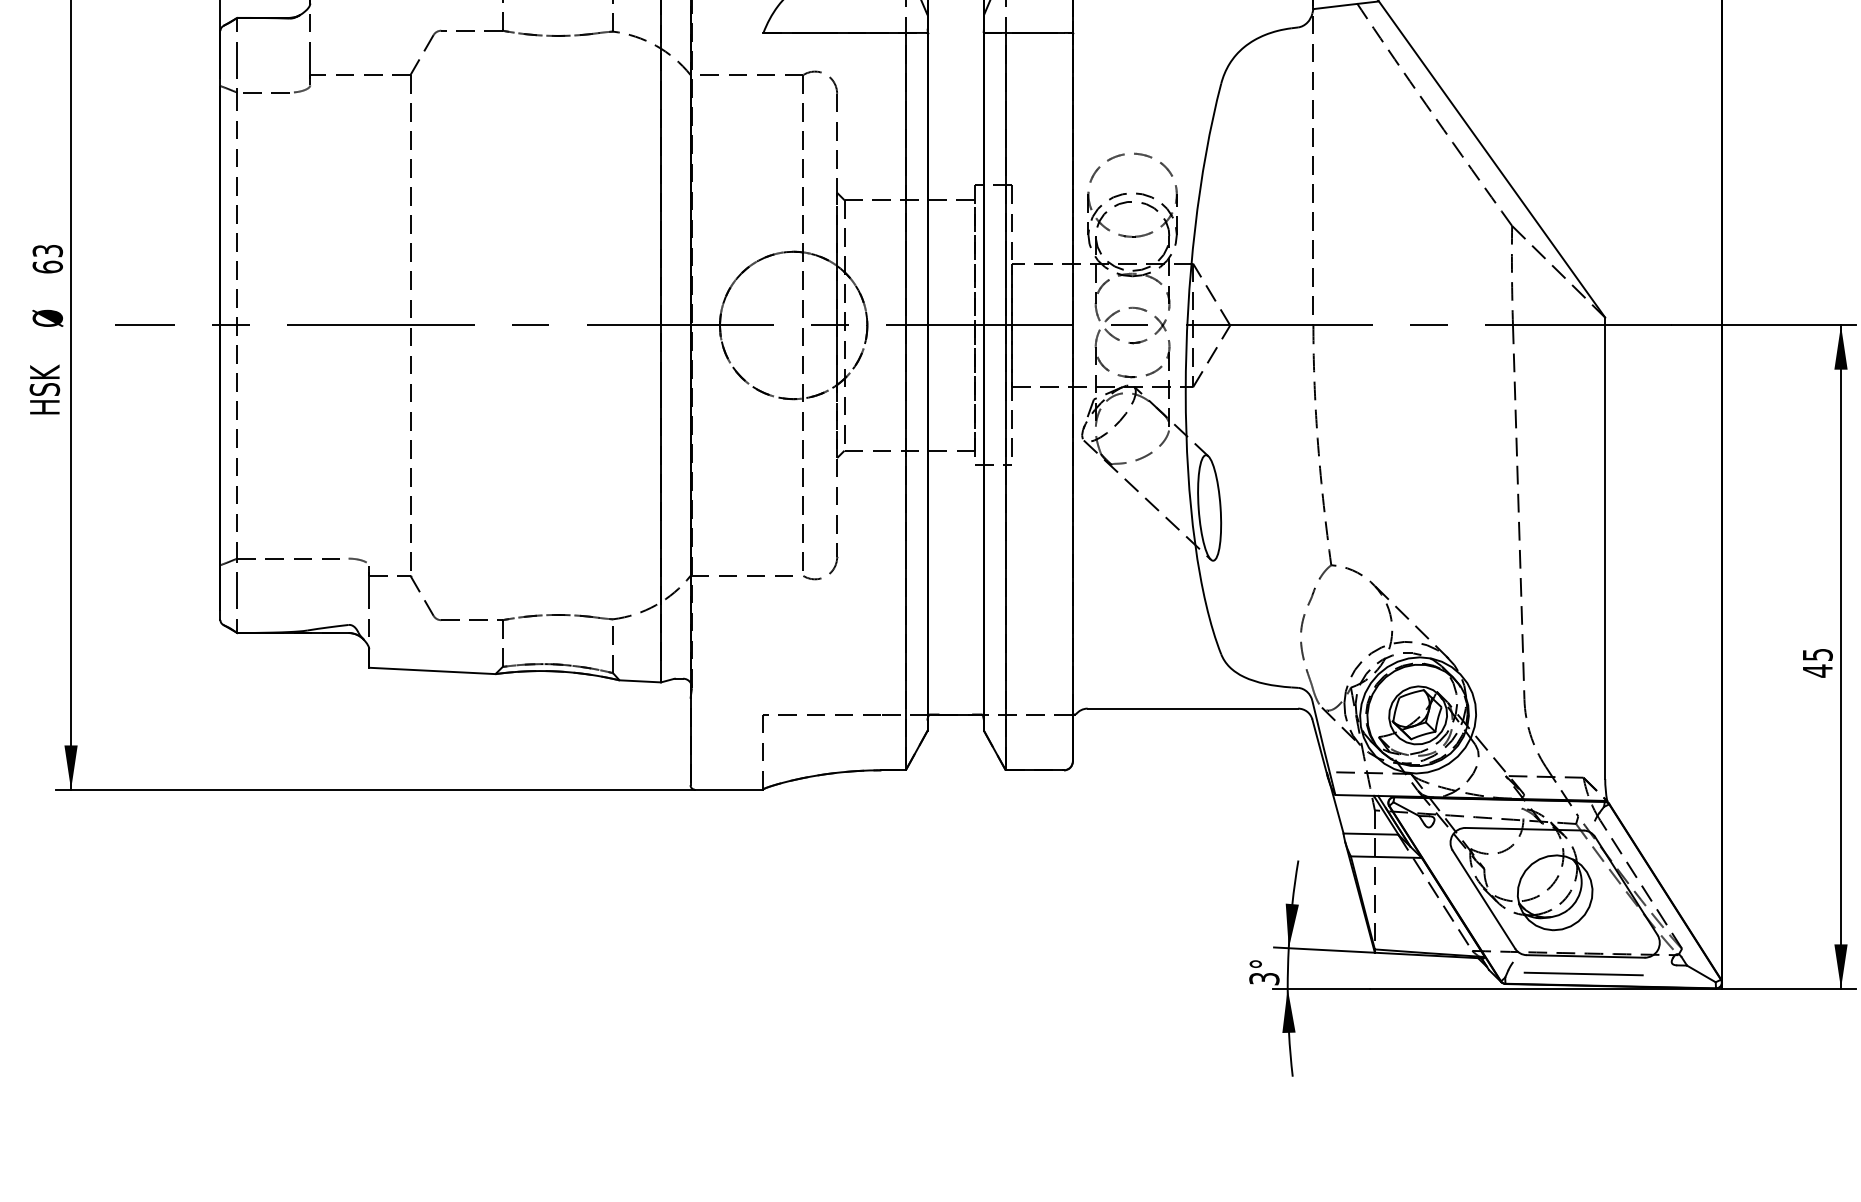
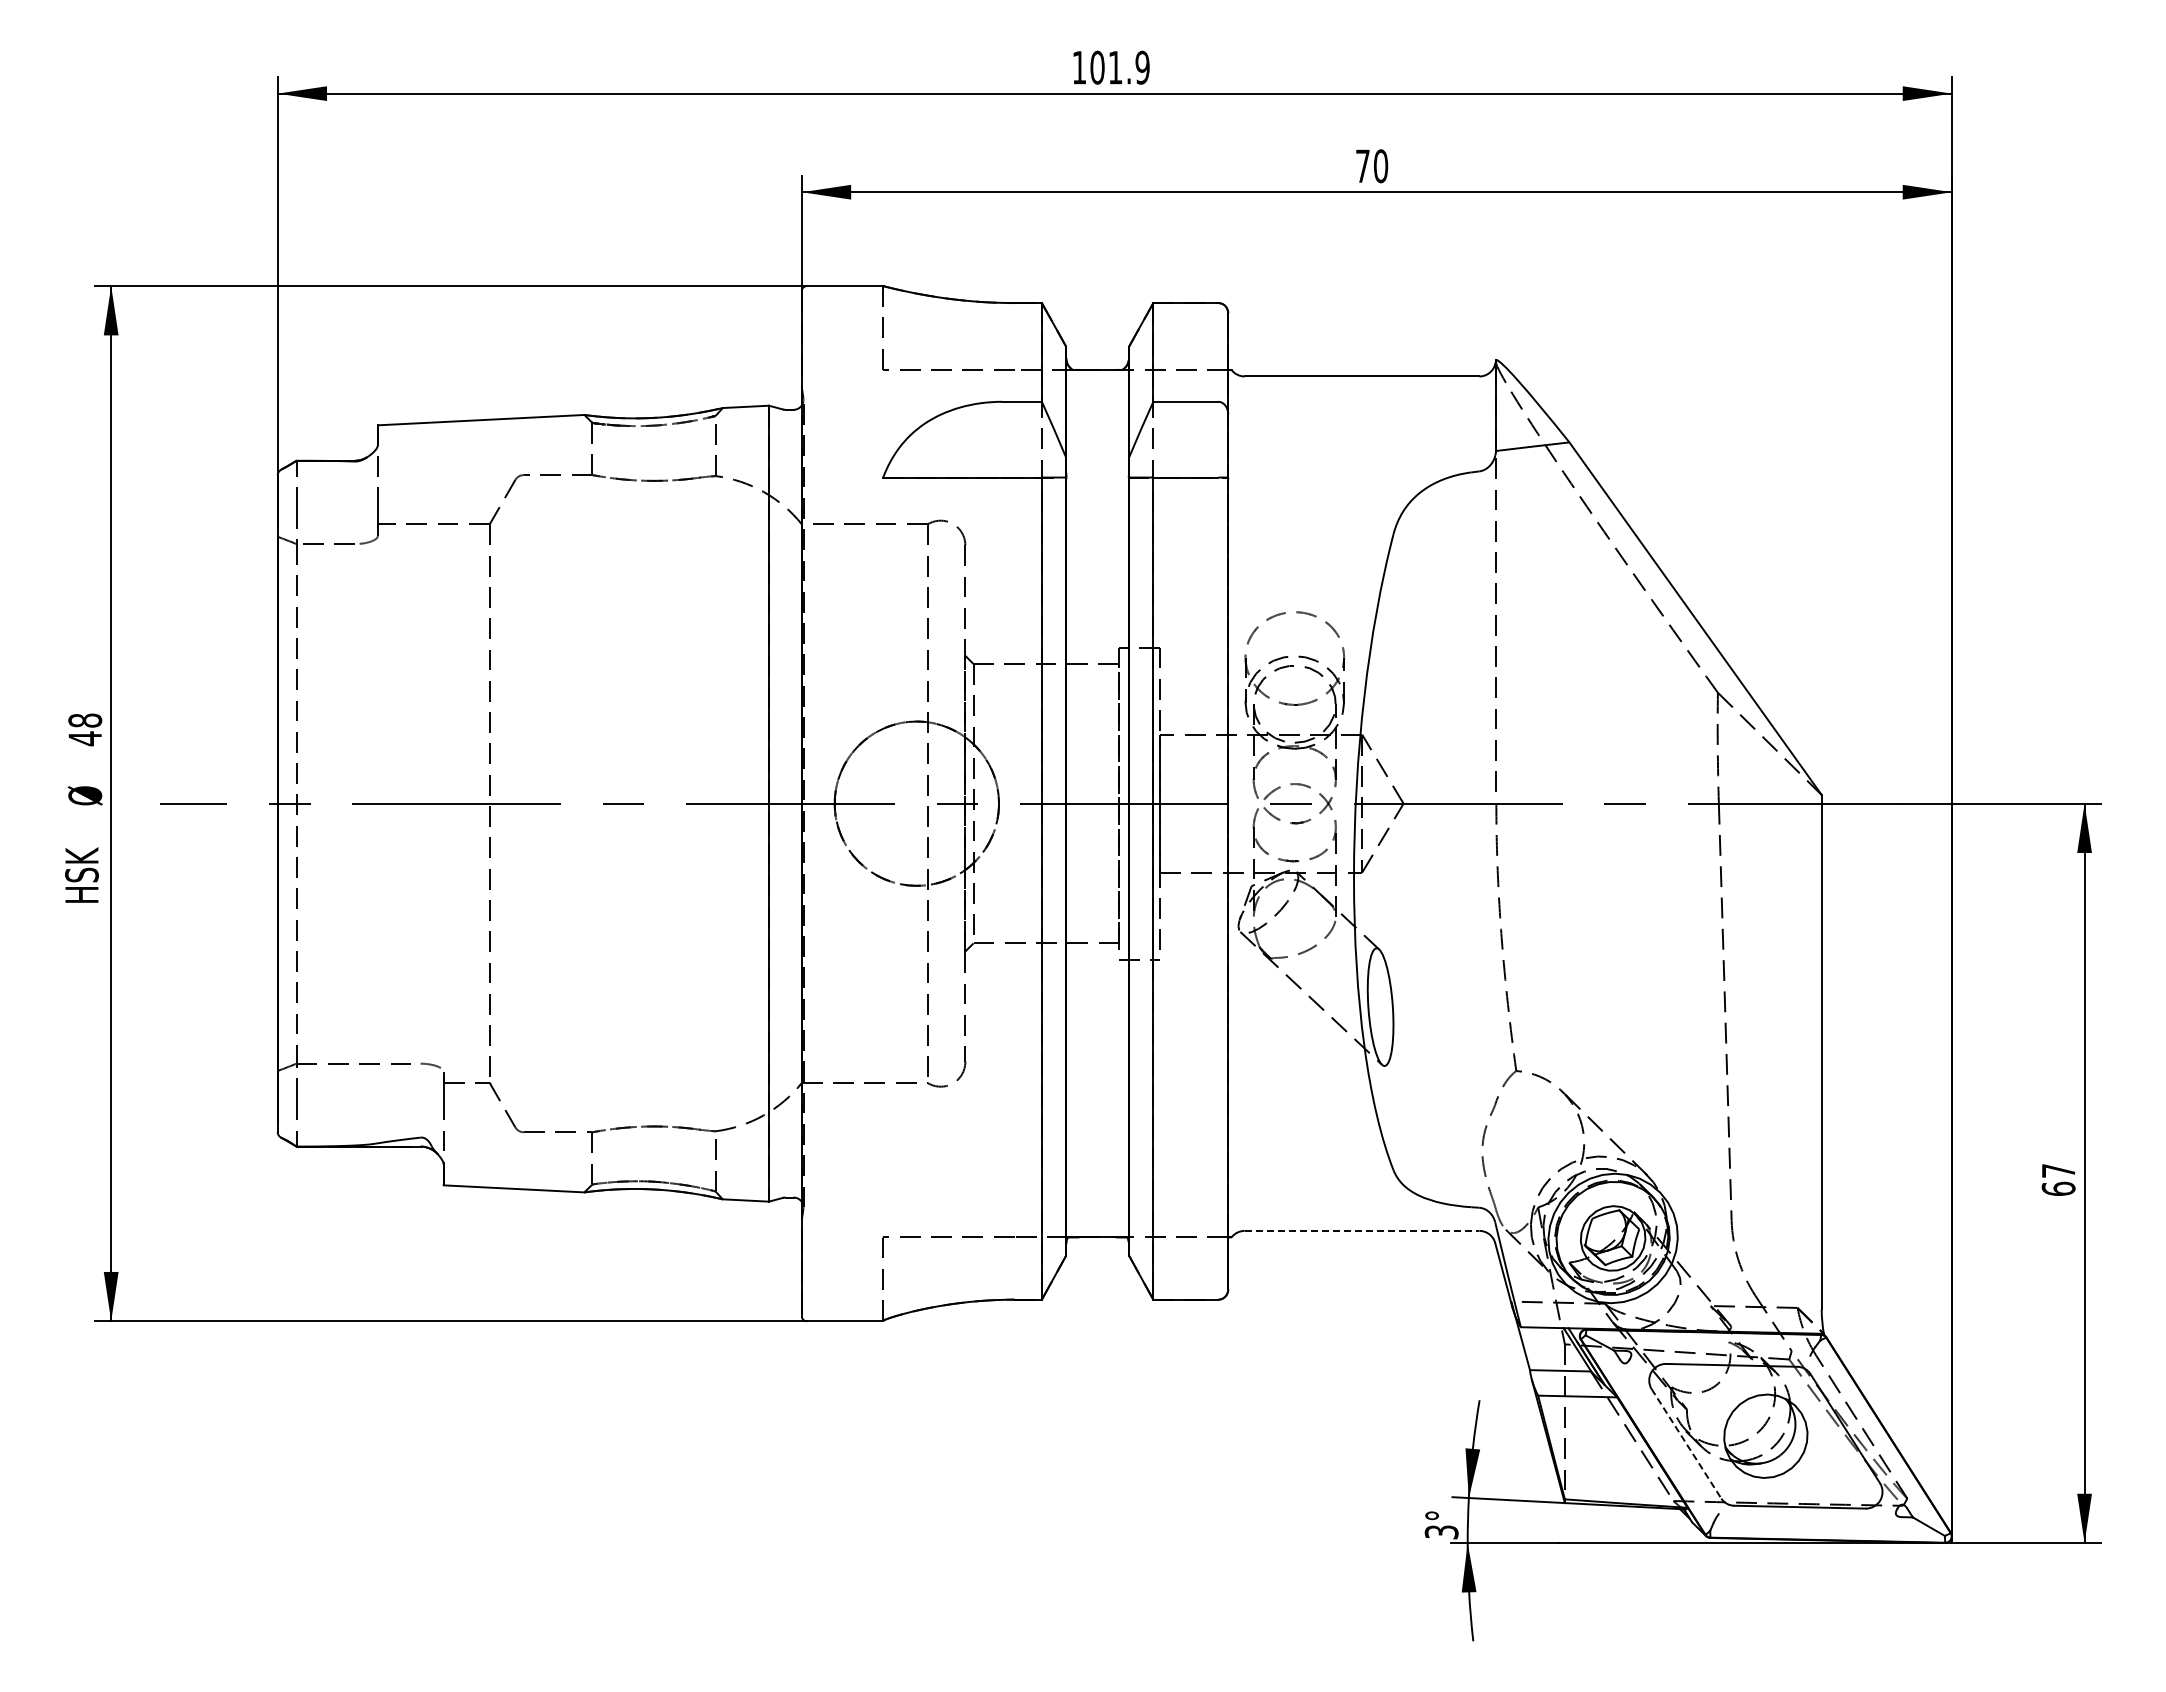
text: (48, 258) -> (85, 729), 63 -> 48
text: (1817, 663) -> (2058, 1180), 45 -> 67
line: (1193, 708) -> (1362, 1230), solid -> dashed
line: (1483, 899) -> (1686, 1443), solid -> dashed
line: (1583, 973) -> (1797, 1526), removed

